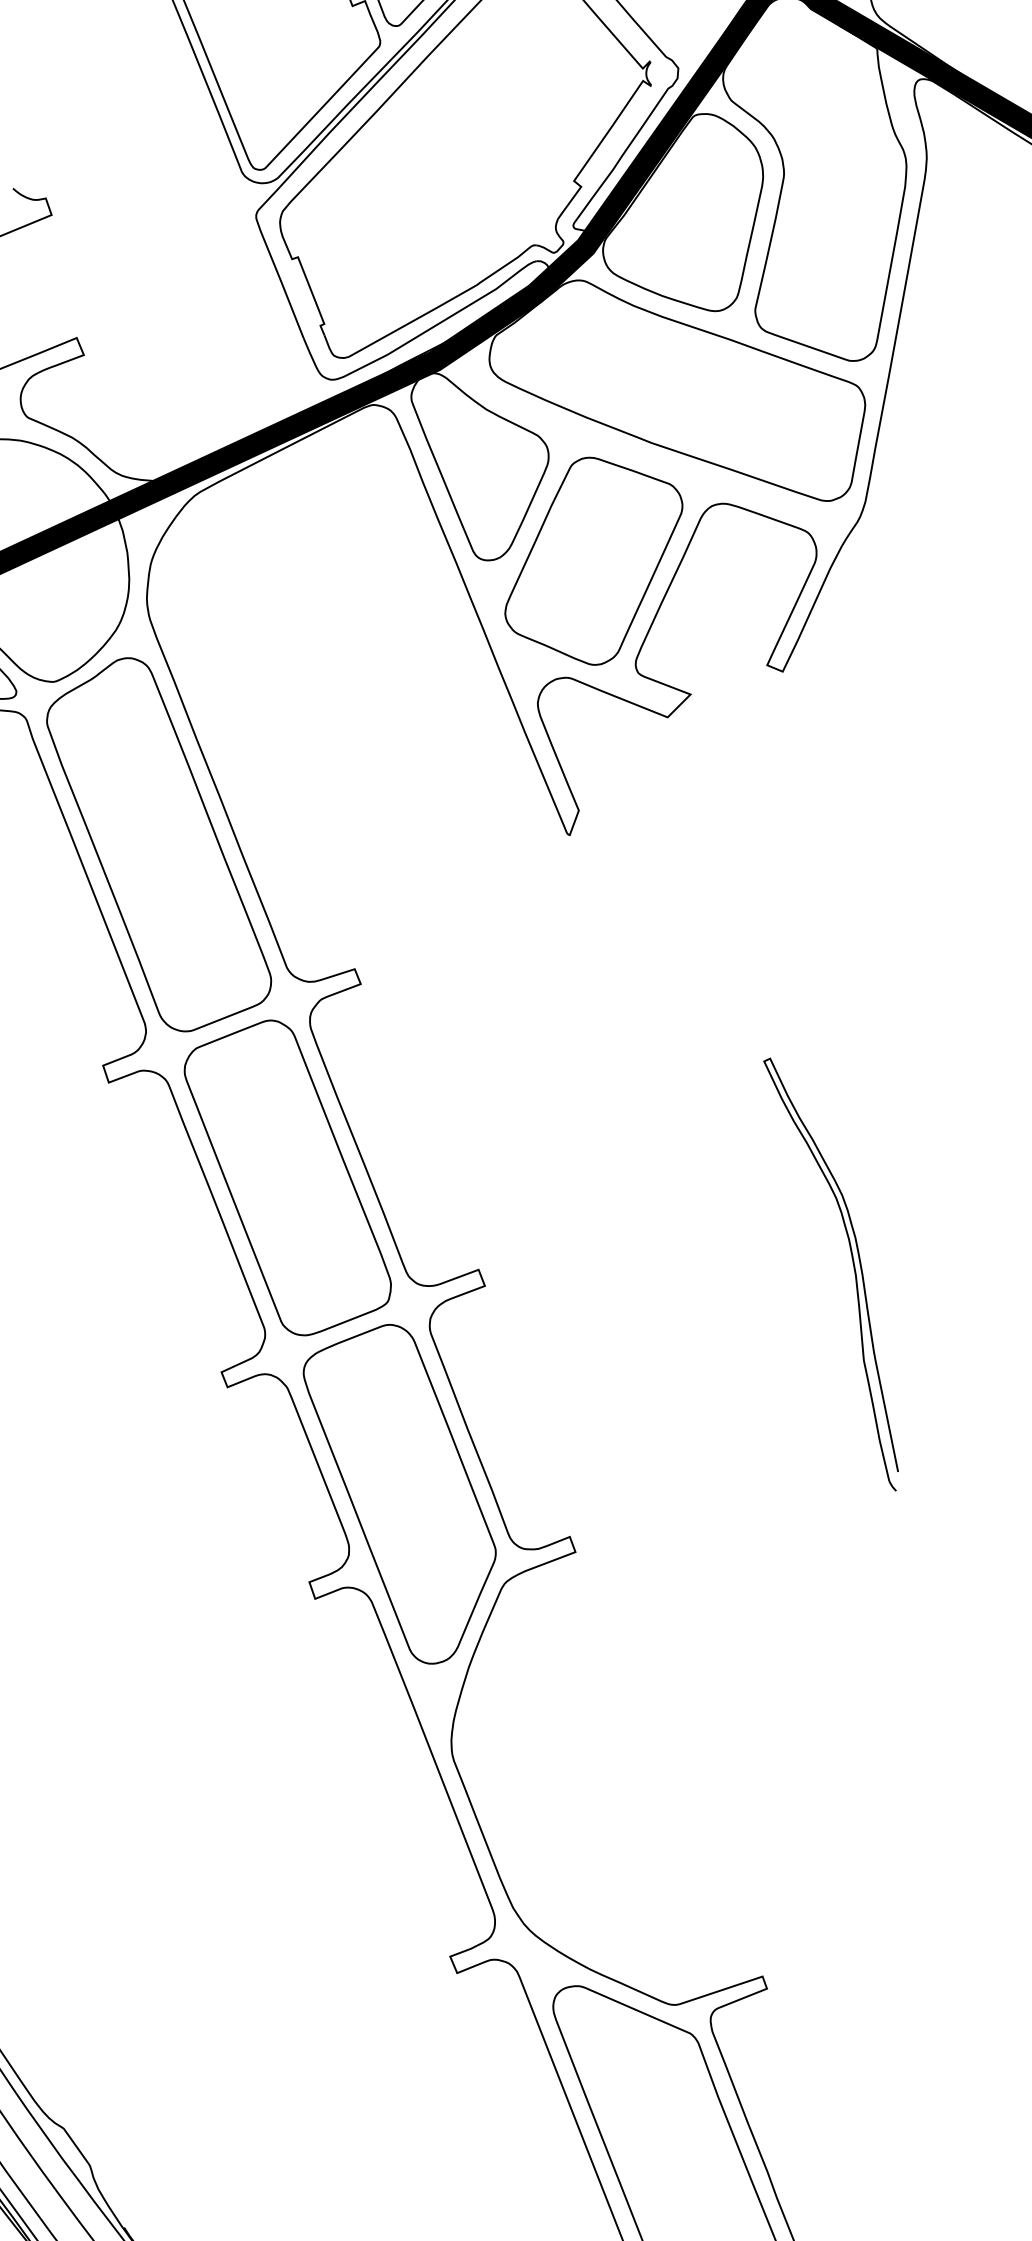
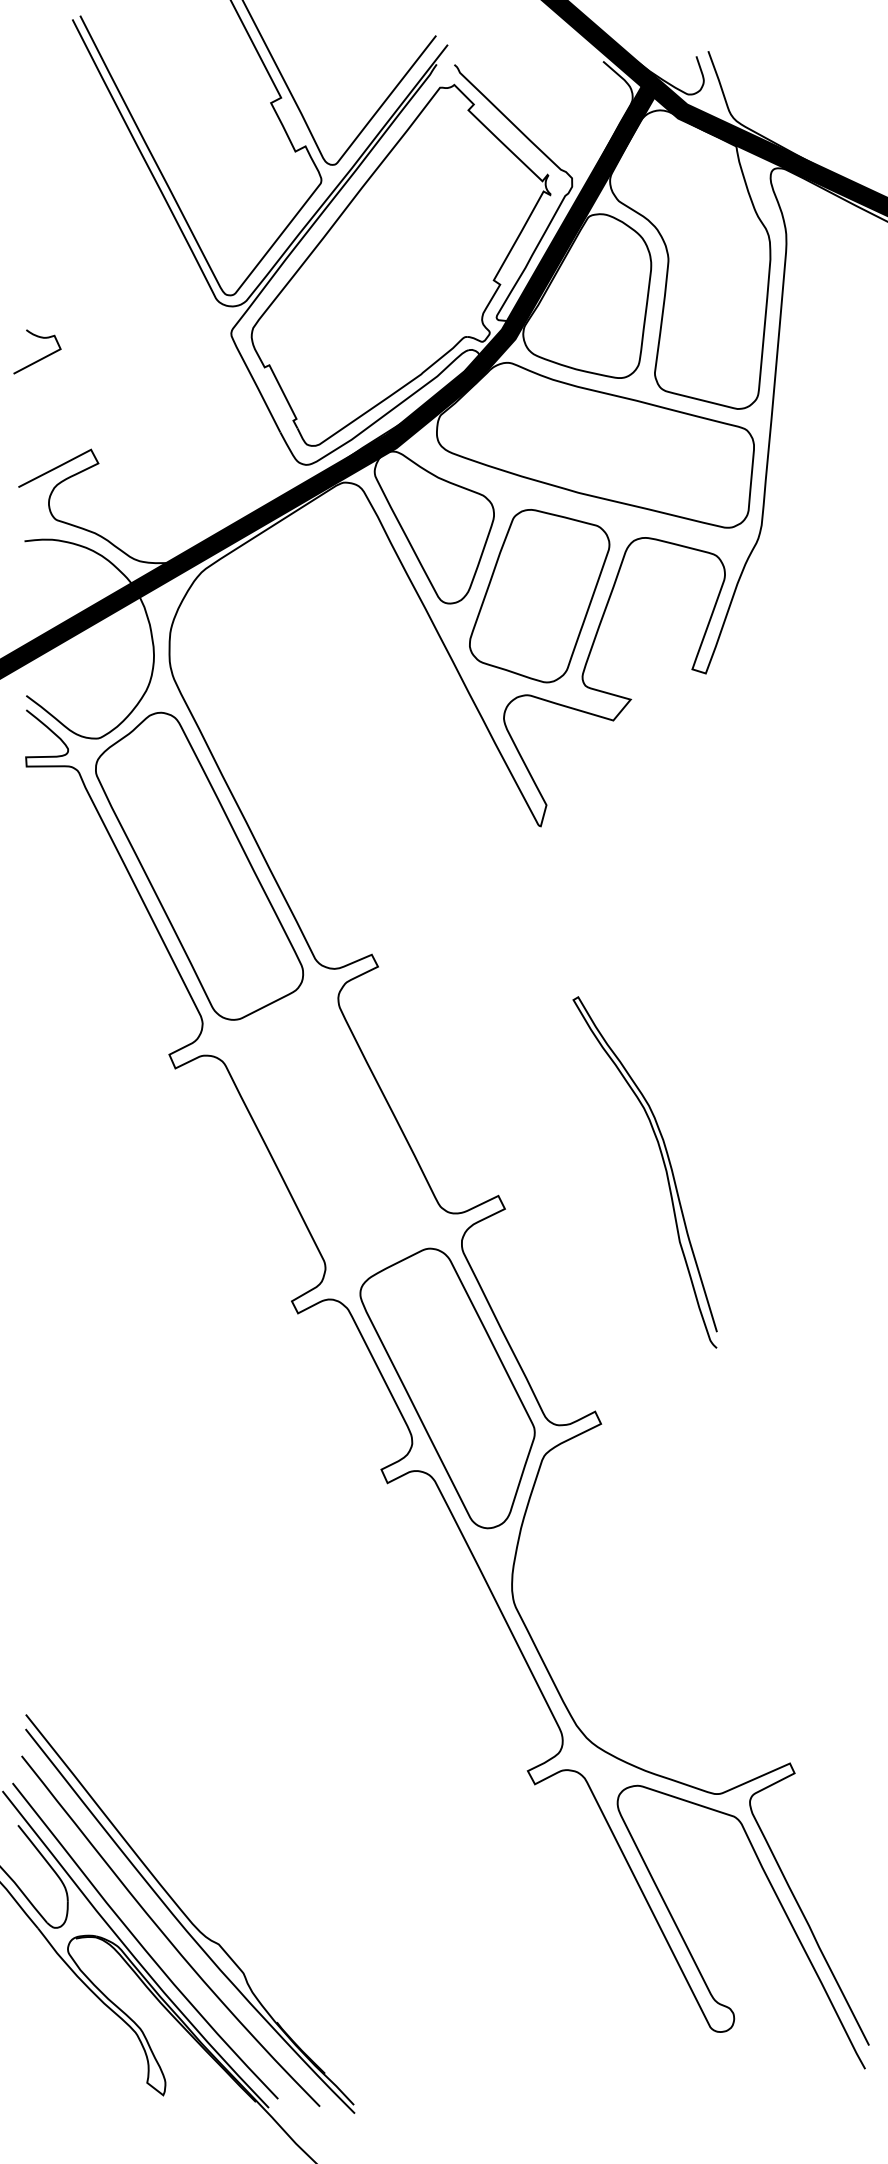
part: (286, 1178) -> (331, 1134), removed
curve: (853, 1271) -> (664, 1168), moved

